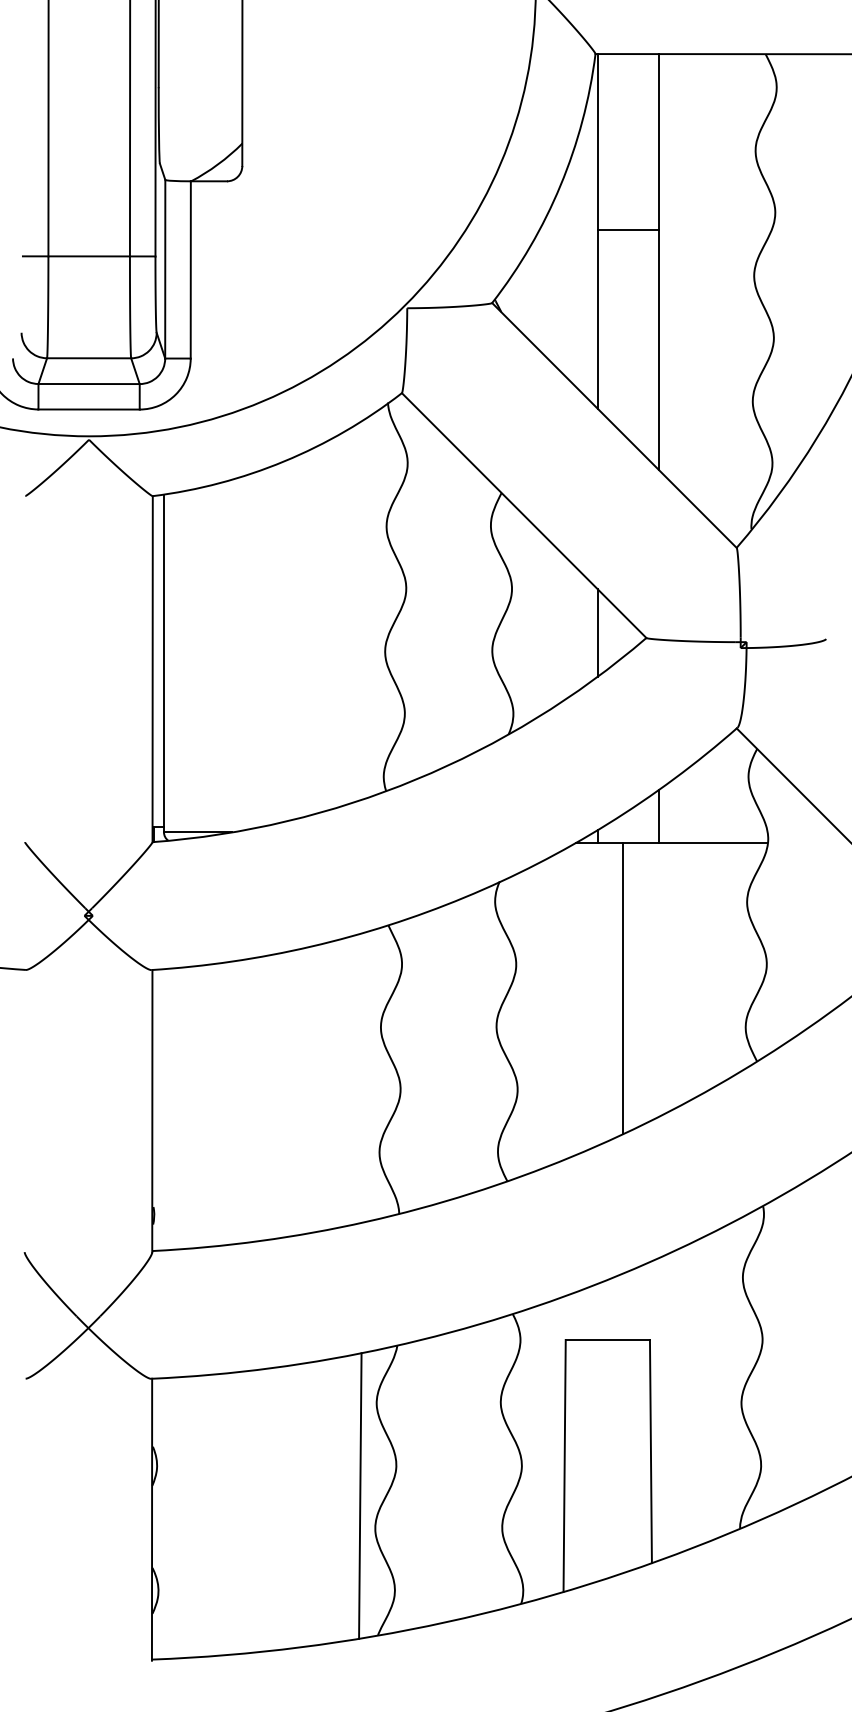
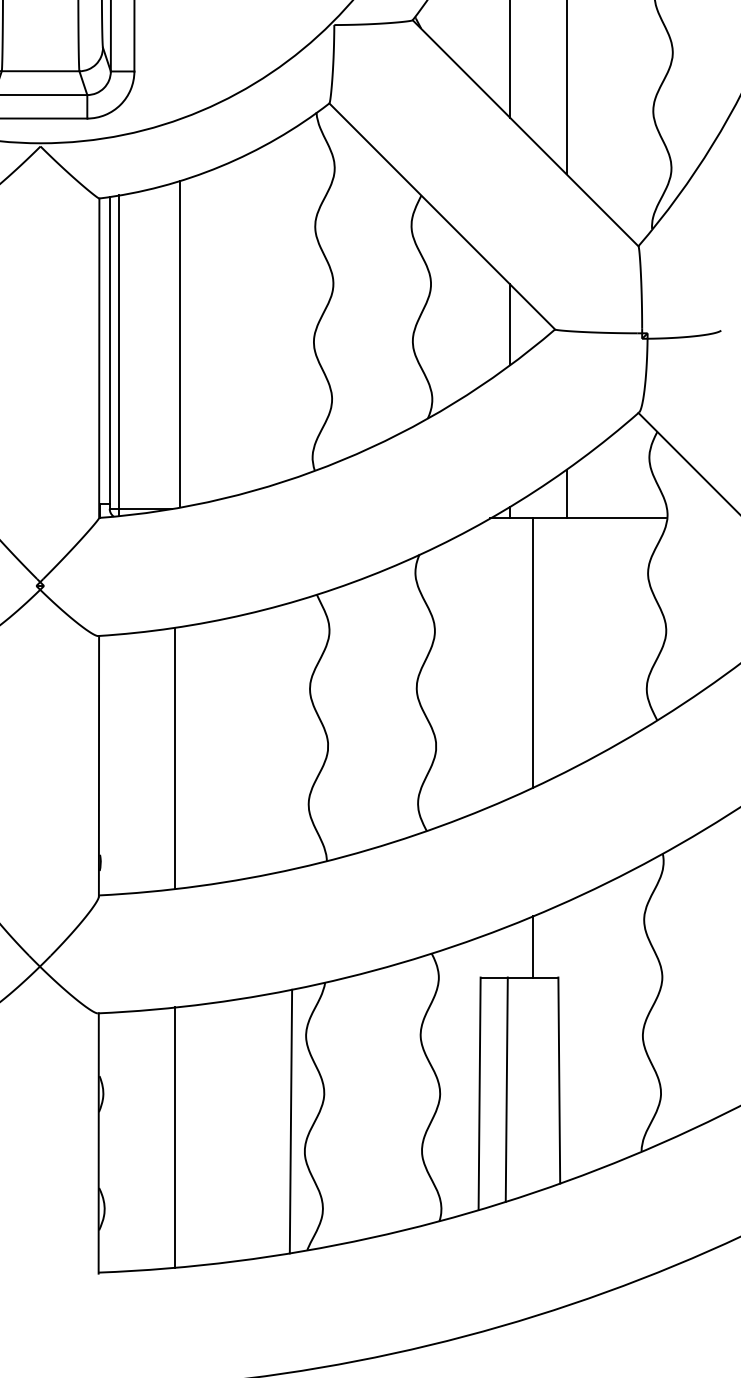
line: (240, 653) -> (180, 343), added
line: (174, 666) -> (119, 355), added
line: (234, 1102) -> (174, 758), added
line: (622, 1306) -> (533, 946), added
line: (593, 1460) -> (506, 1088), added
line: (234, 1513) -> (174, 1137), added

